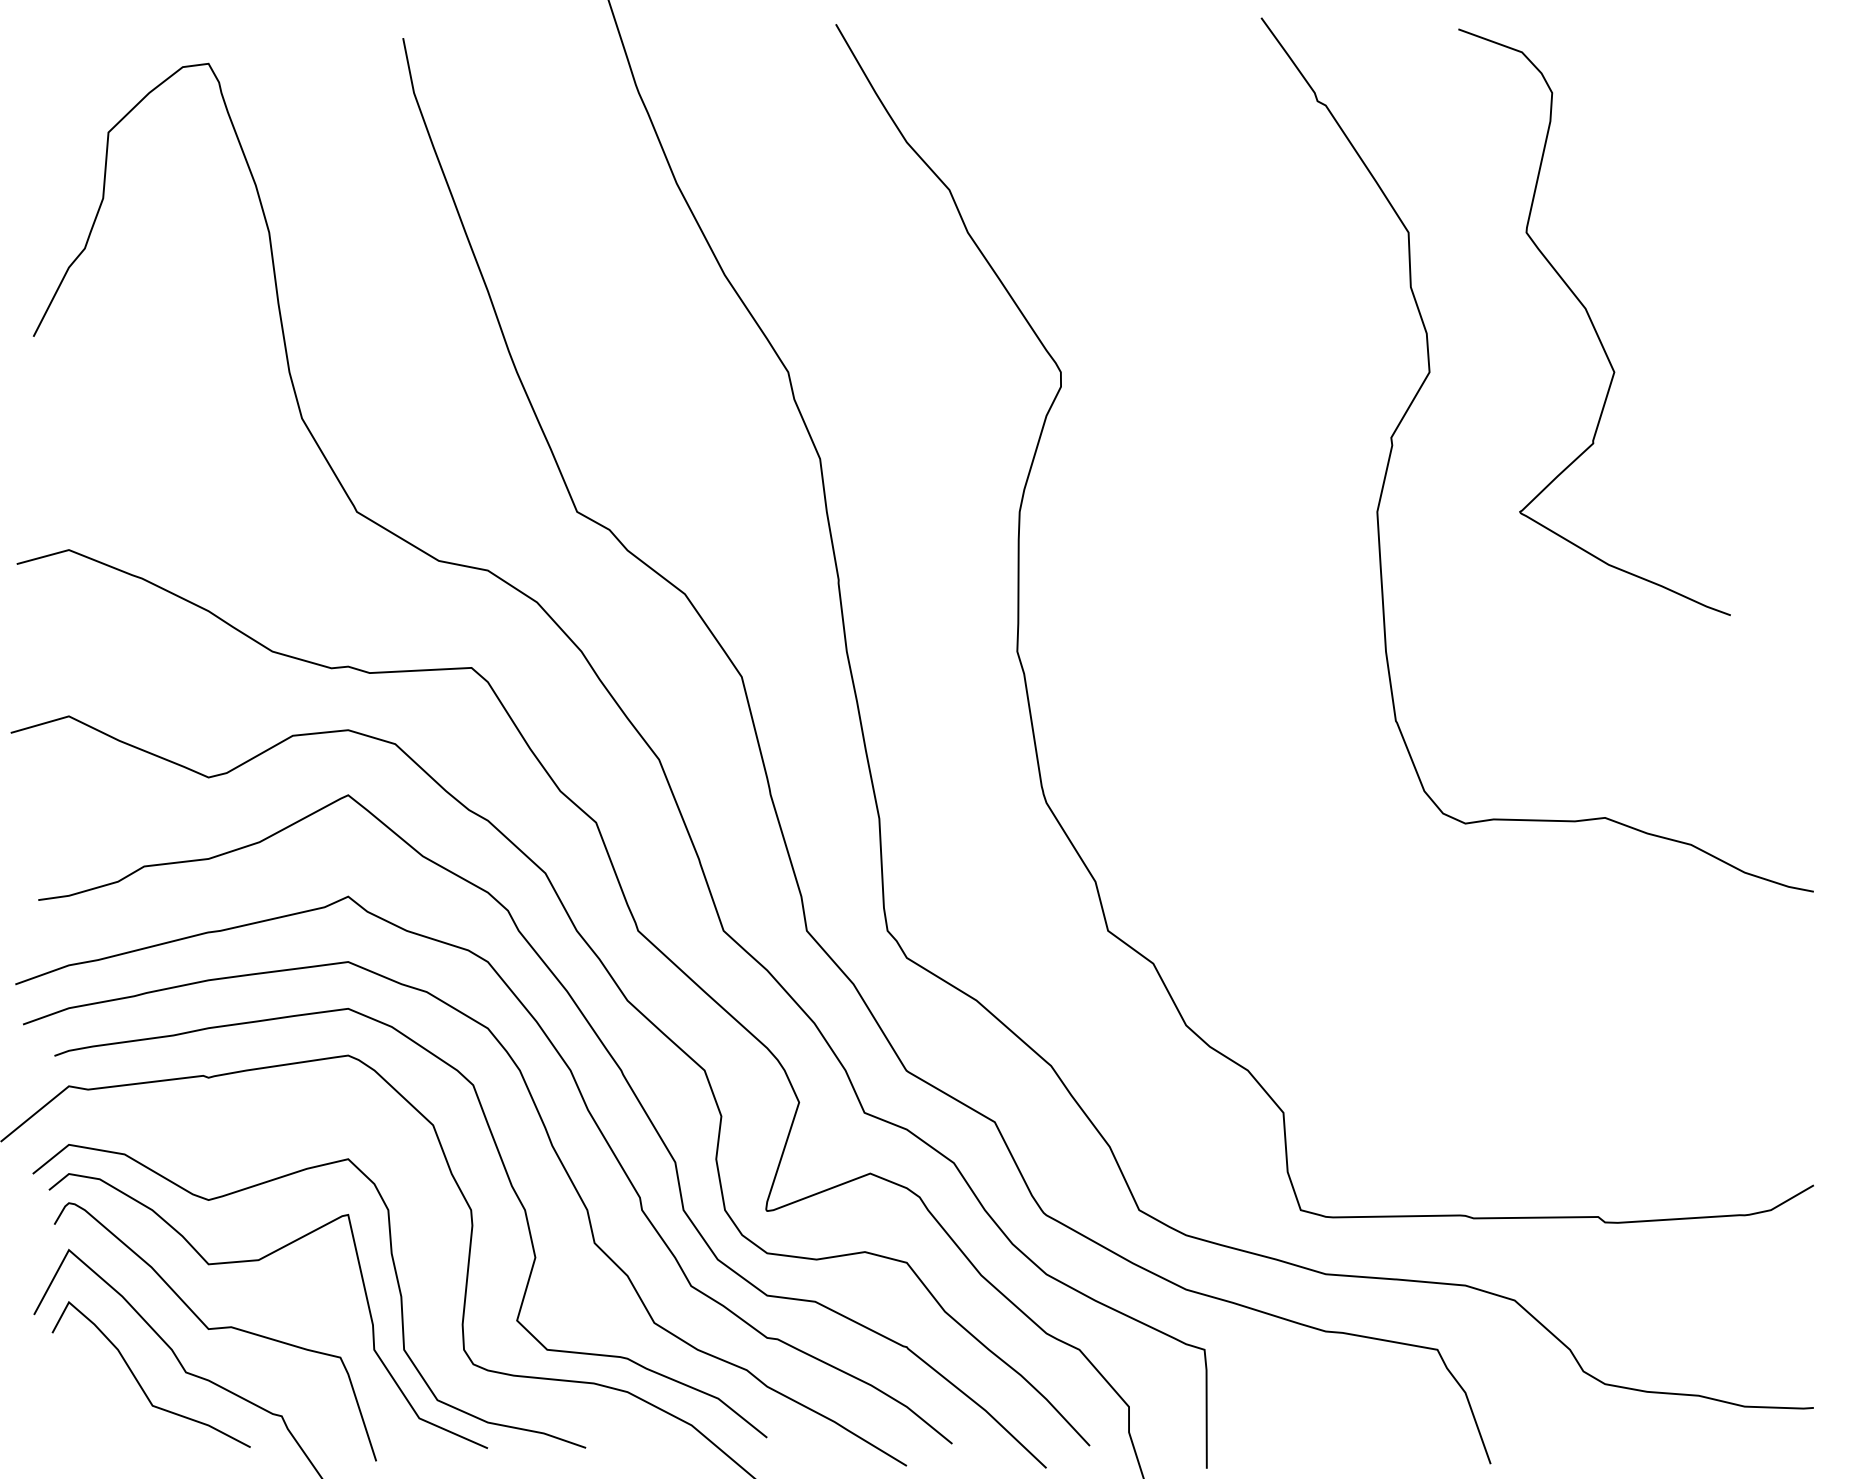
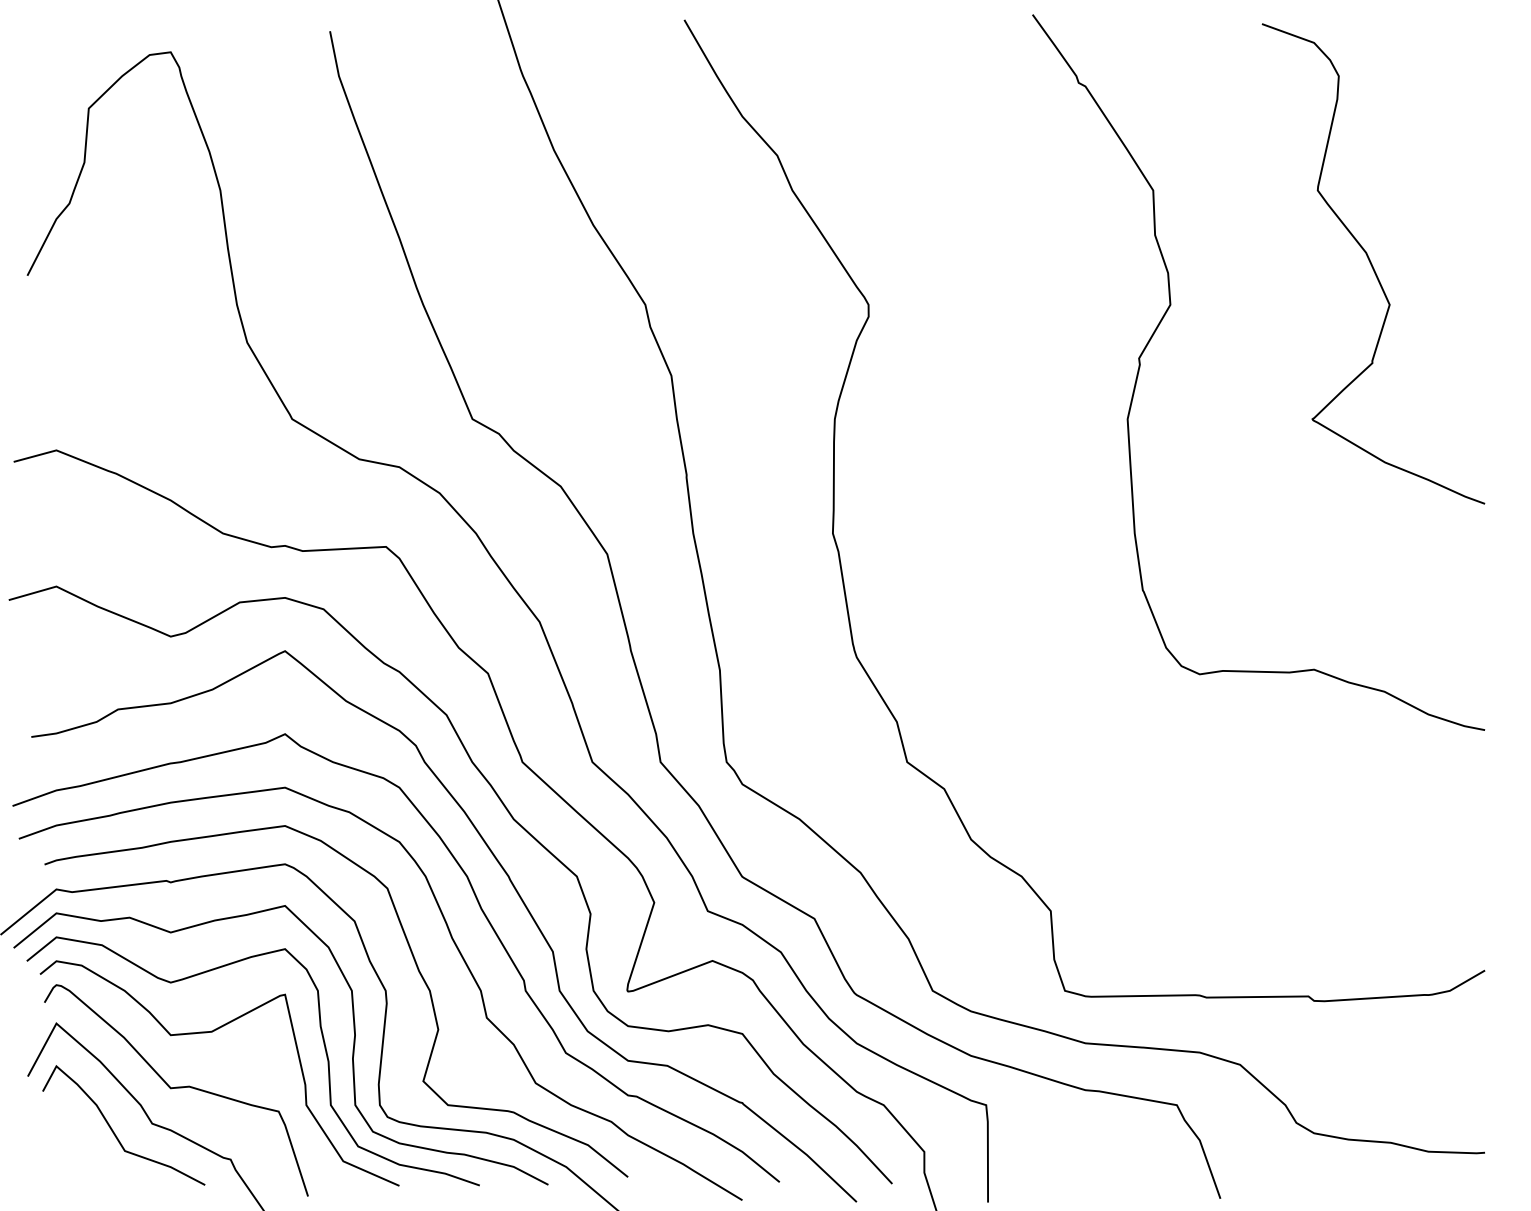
curve: (1593, 323) -> (1372, 264), moved
curve: (430, 1281) -> (352, 1049), added

